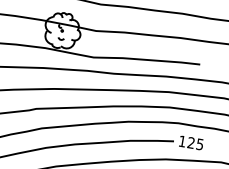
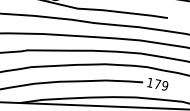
text: (195, 143) -> (161, 84), 125 -> 179

